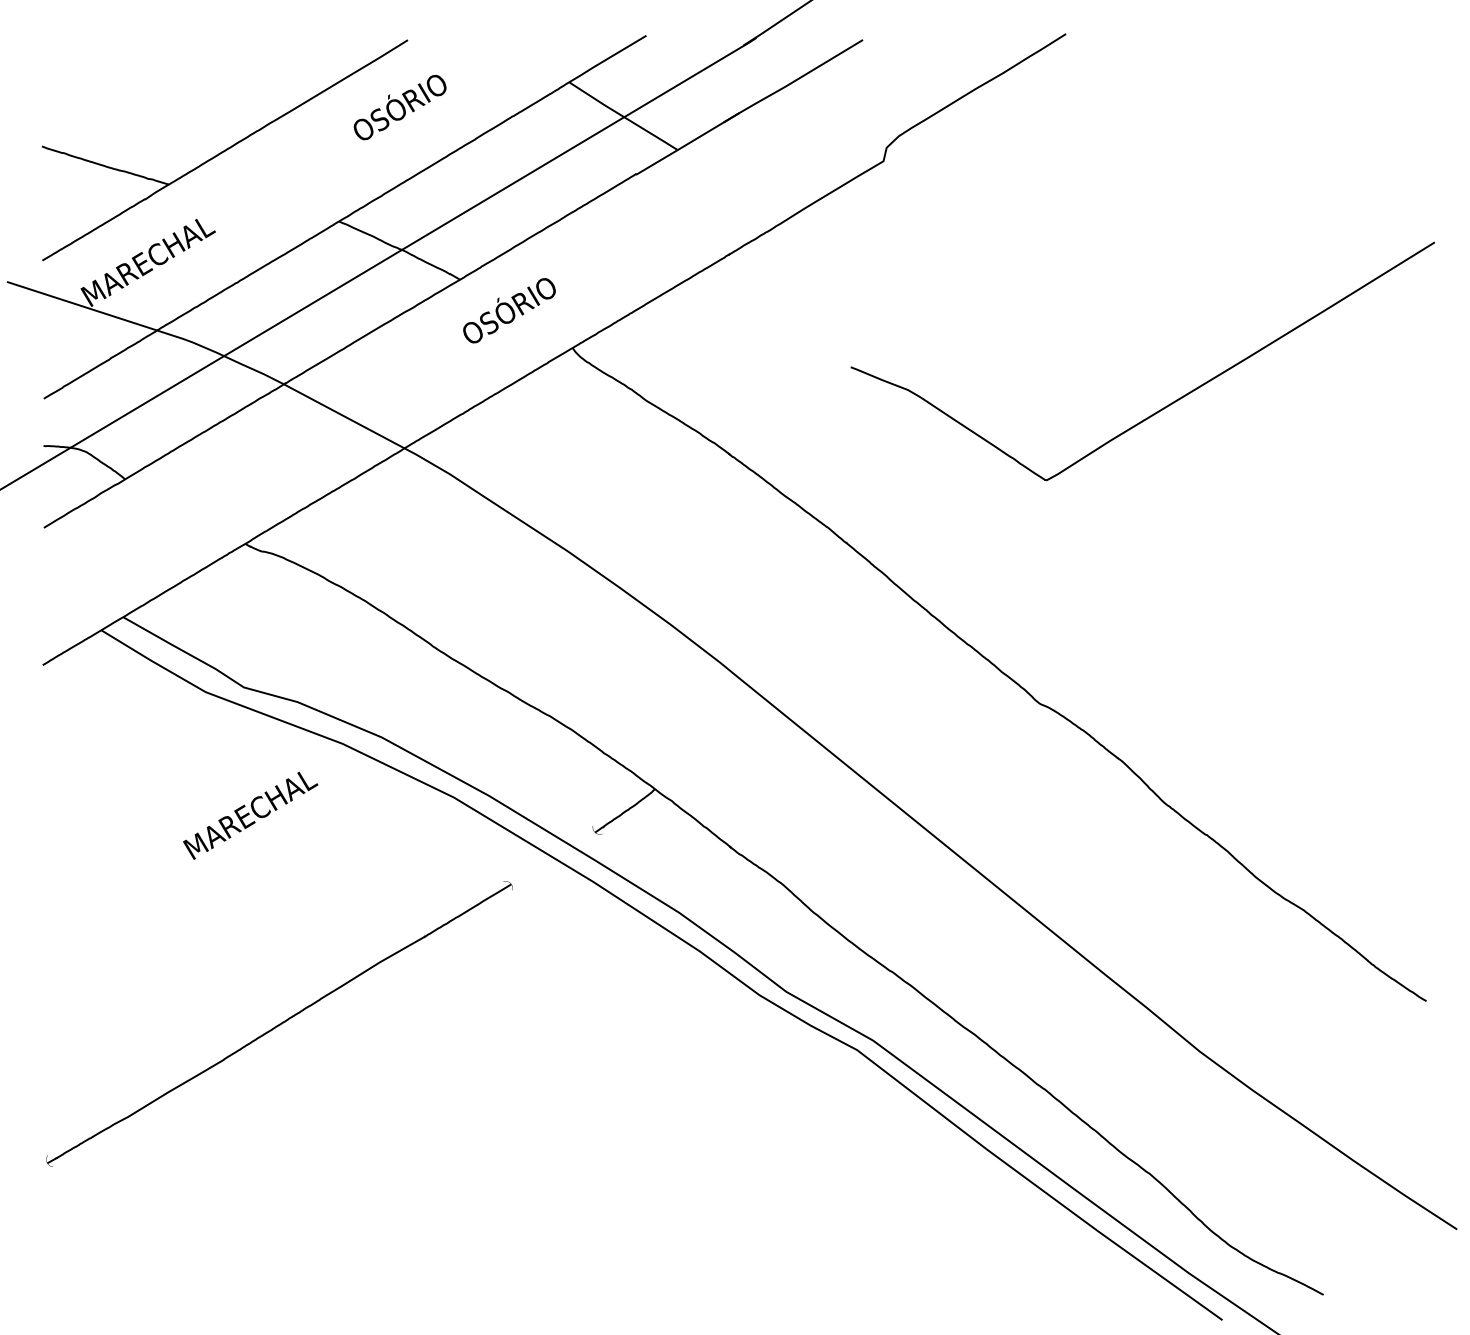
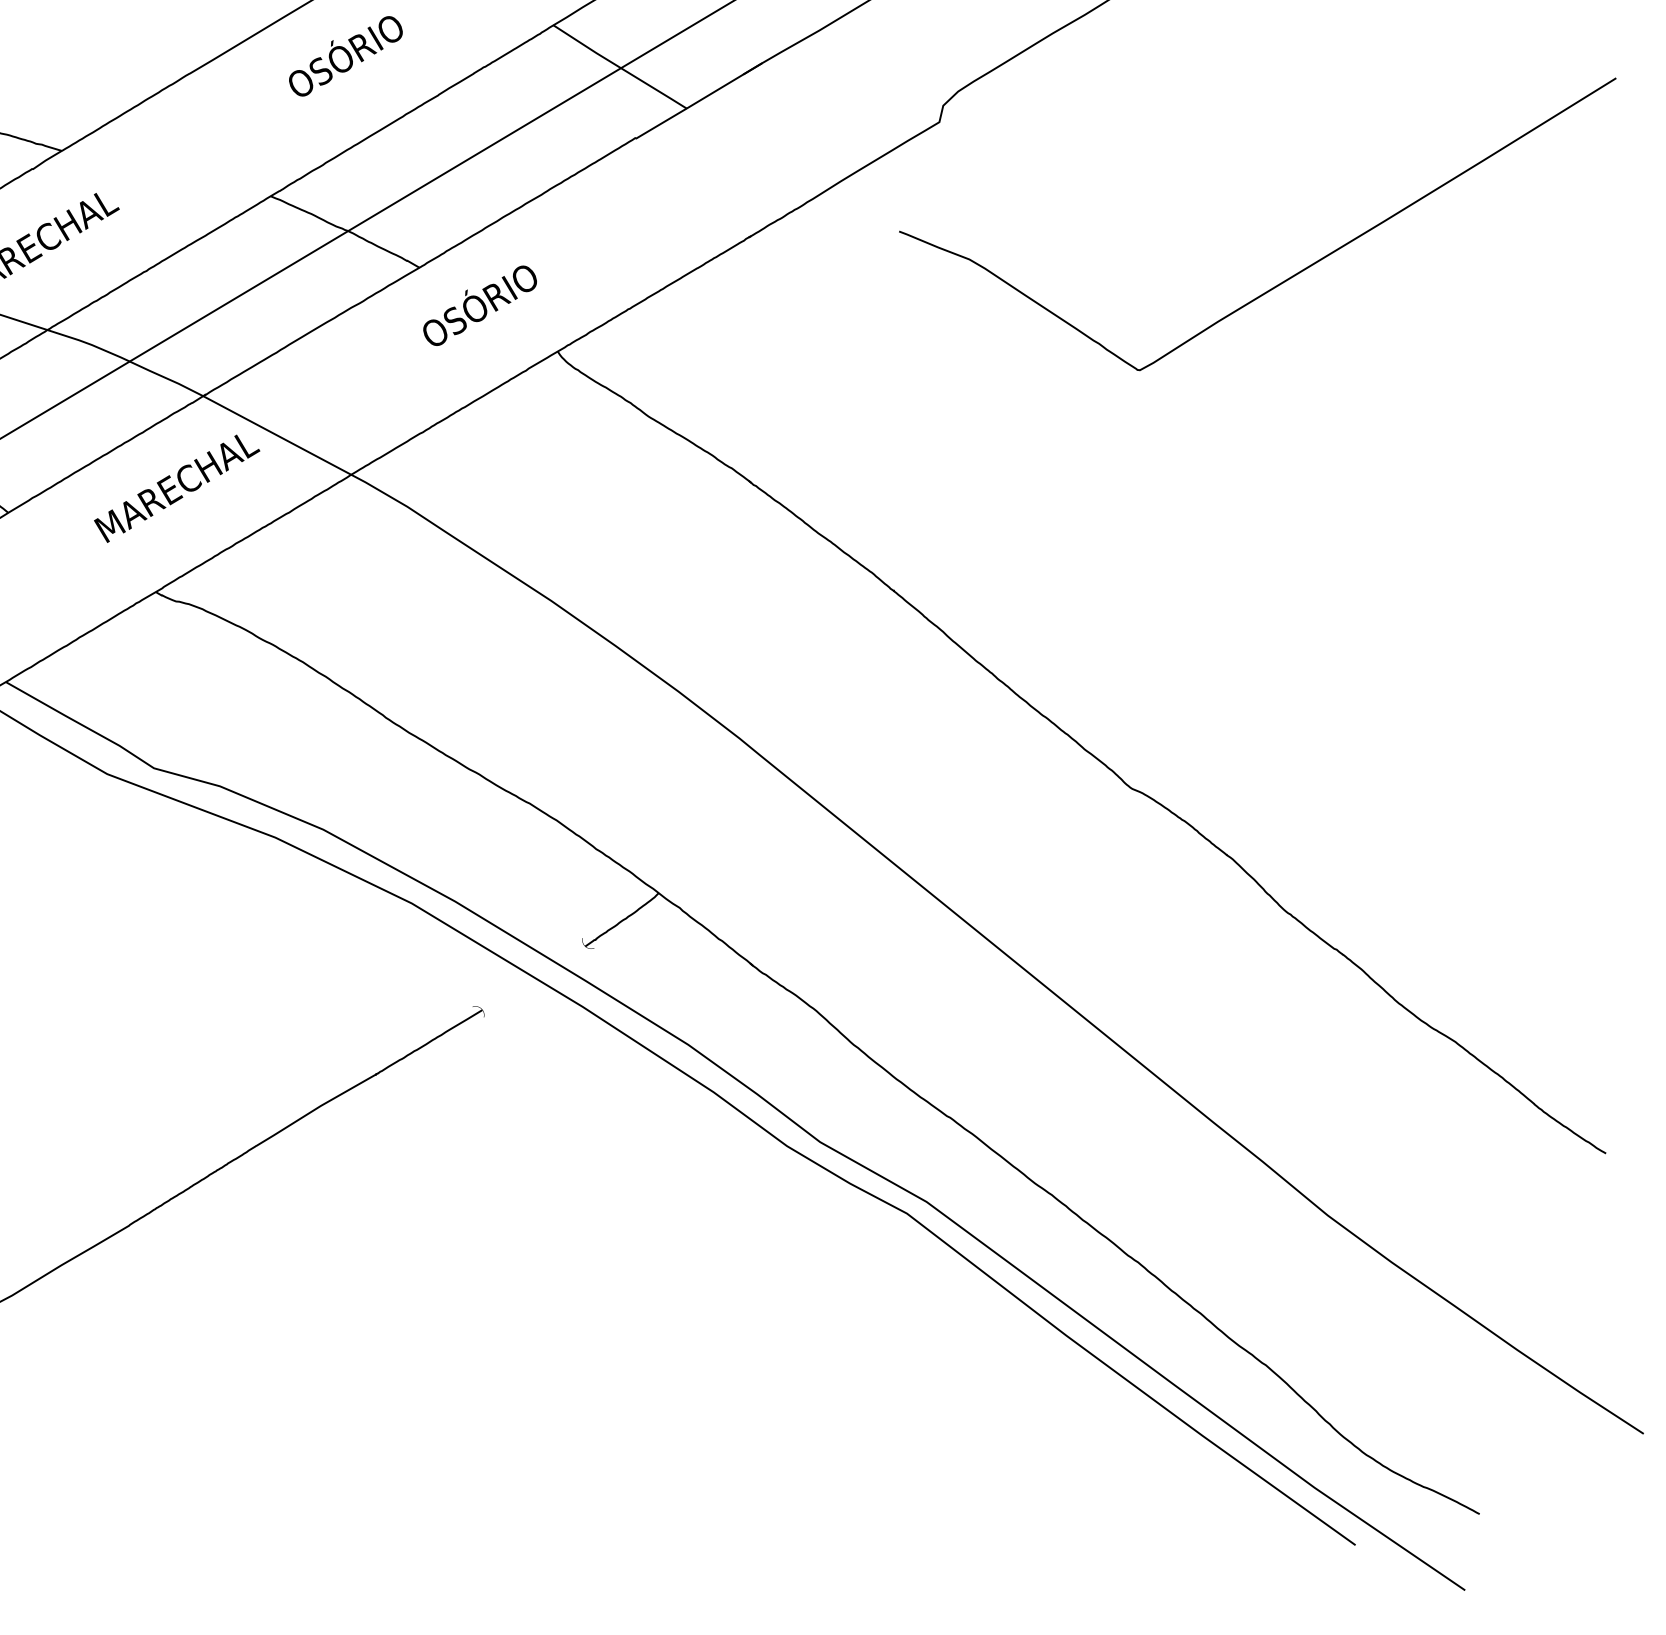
curve: (1166, 405) -> (1286, 278), moved
text: (250, 815) -> (176, 488), moved

